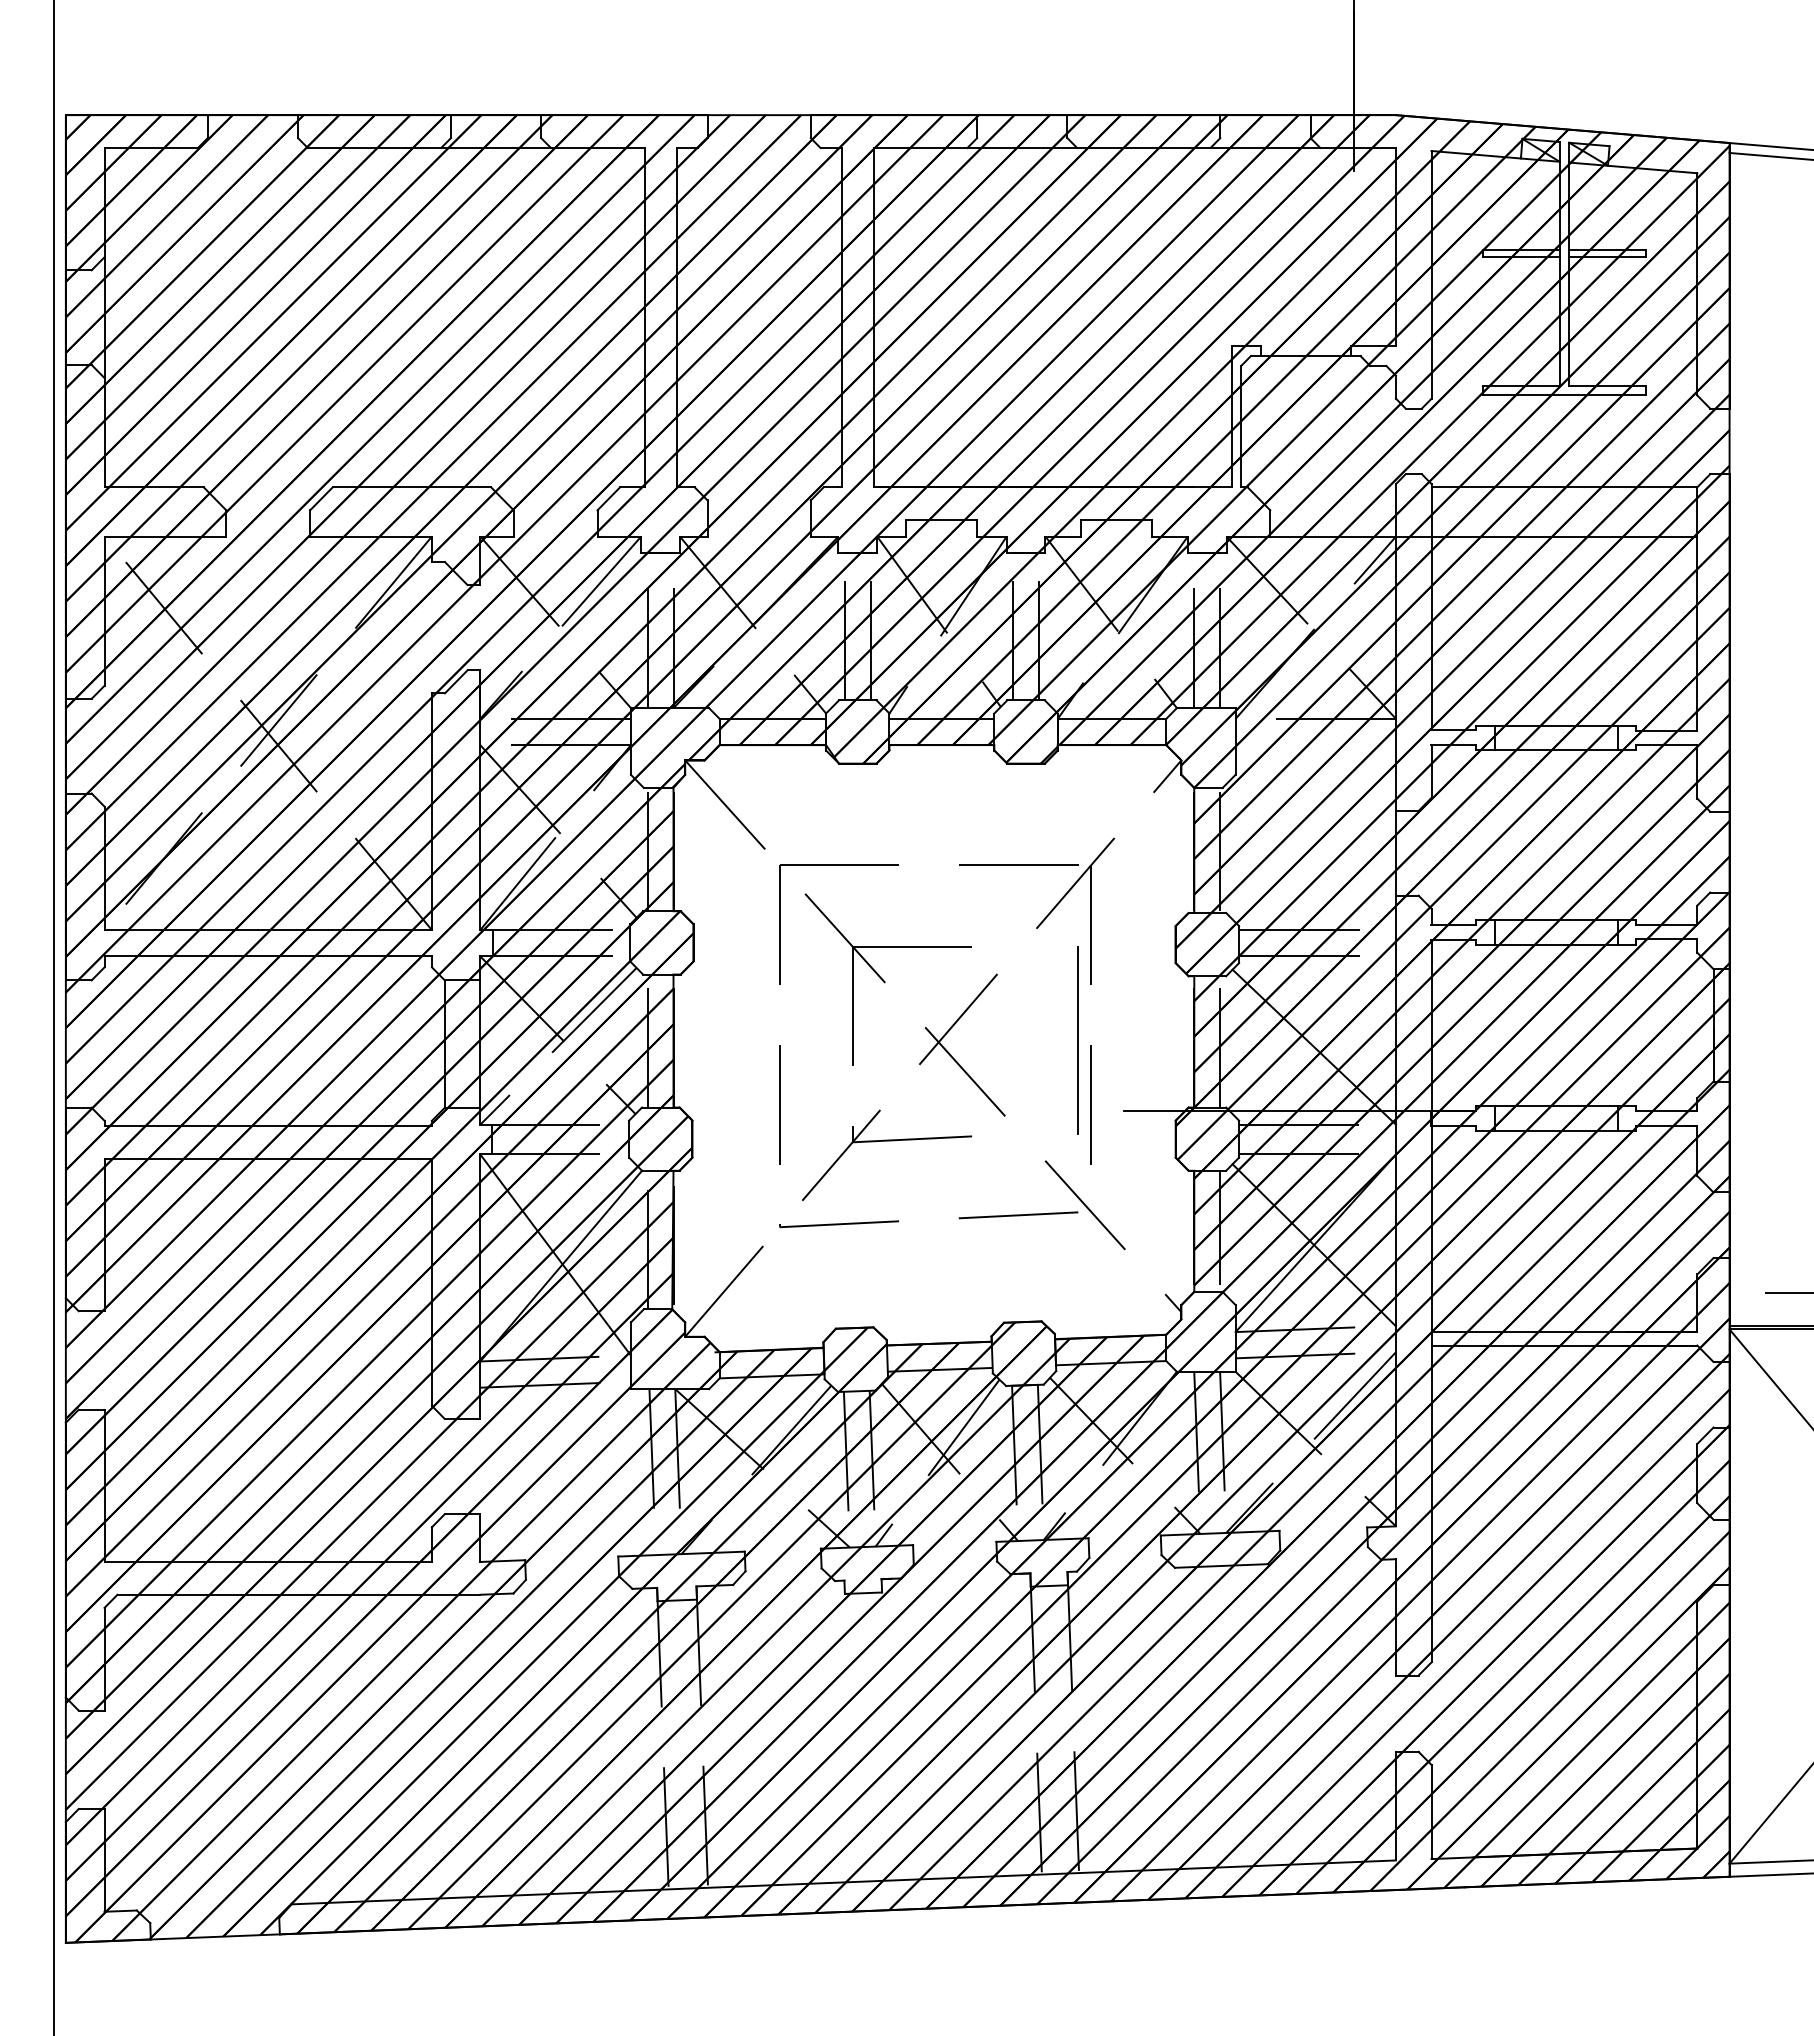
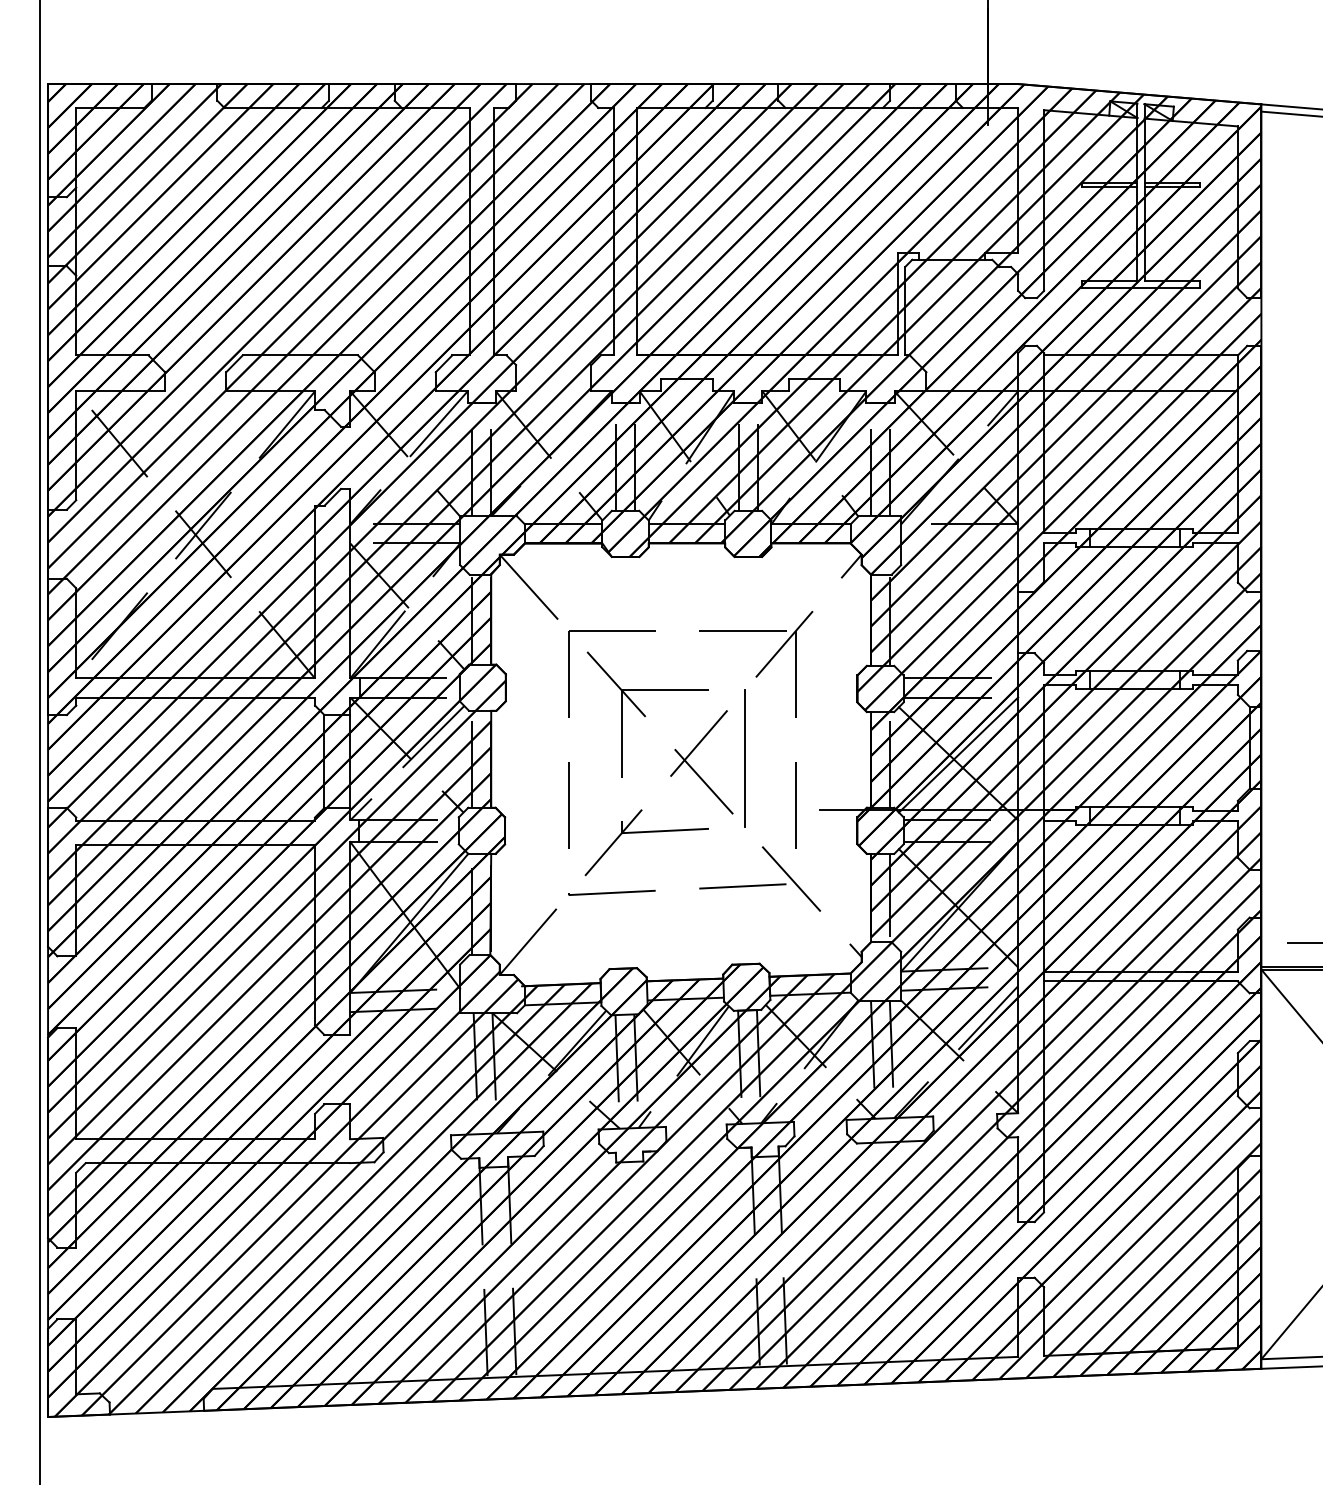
line: (1314, 1035) -> (958, 755), added
line: (1077, 1040) -> (744, 758), moved

